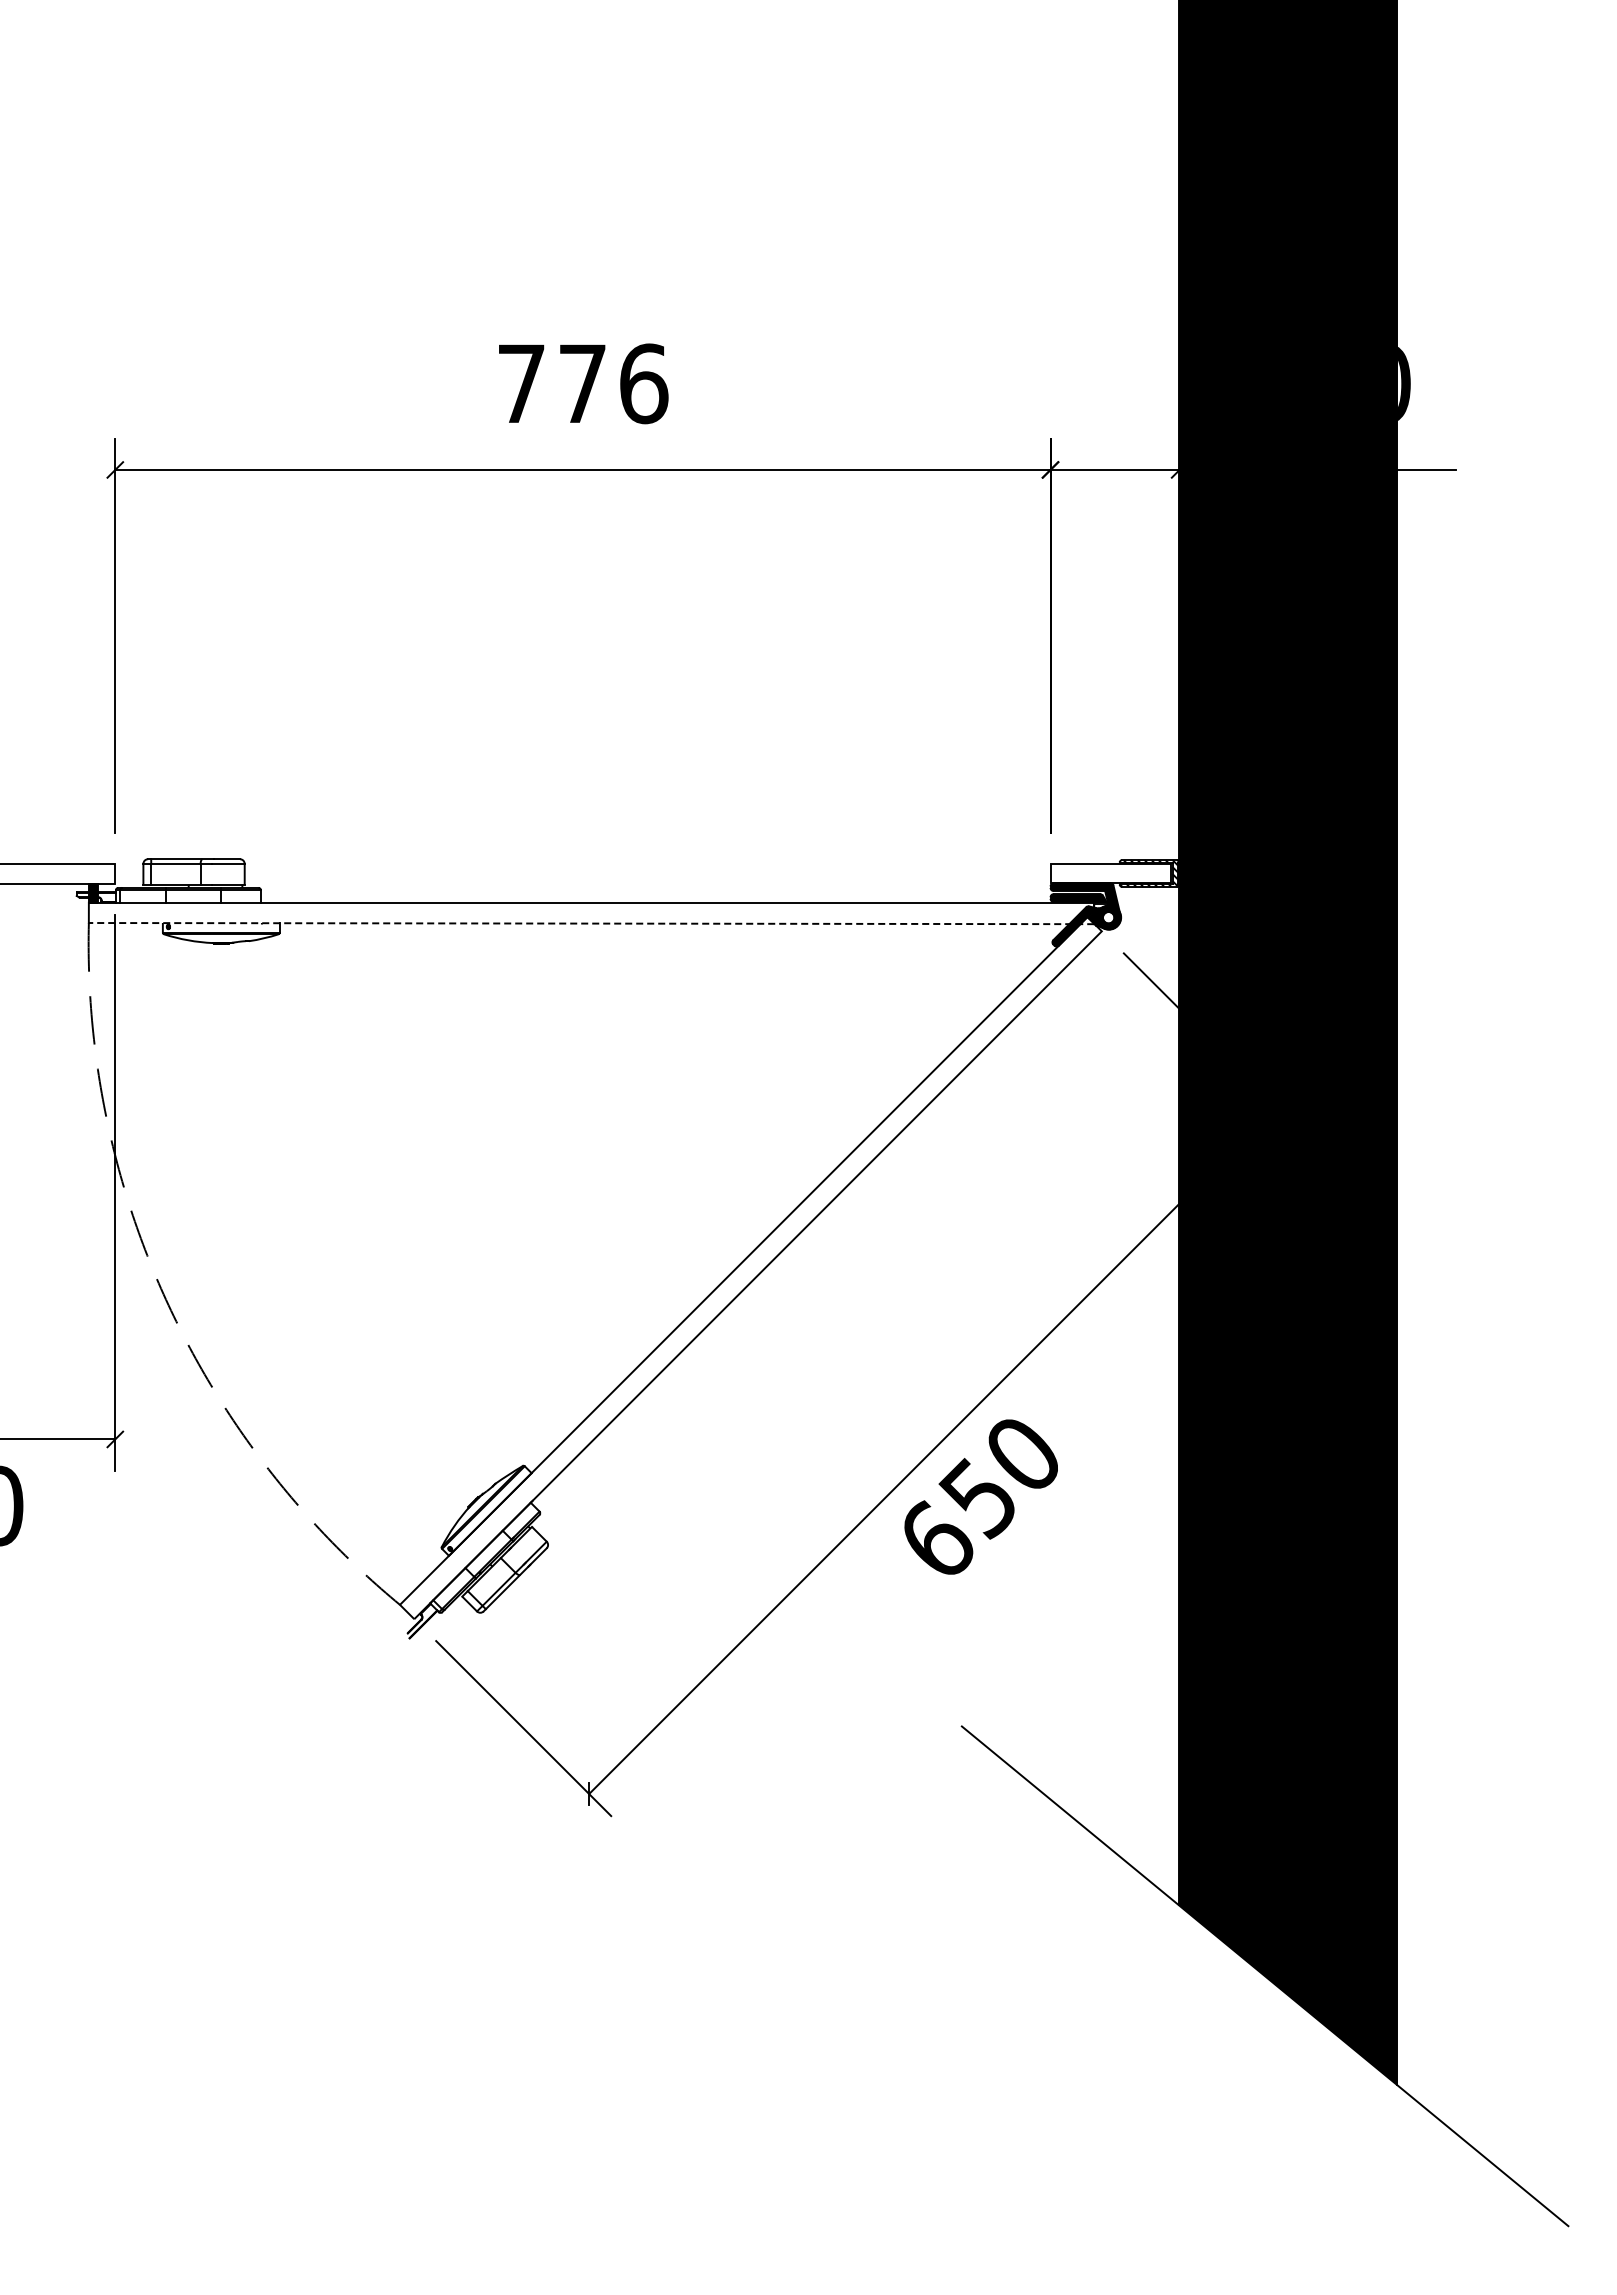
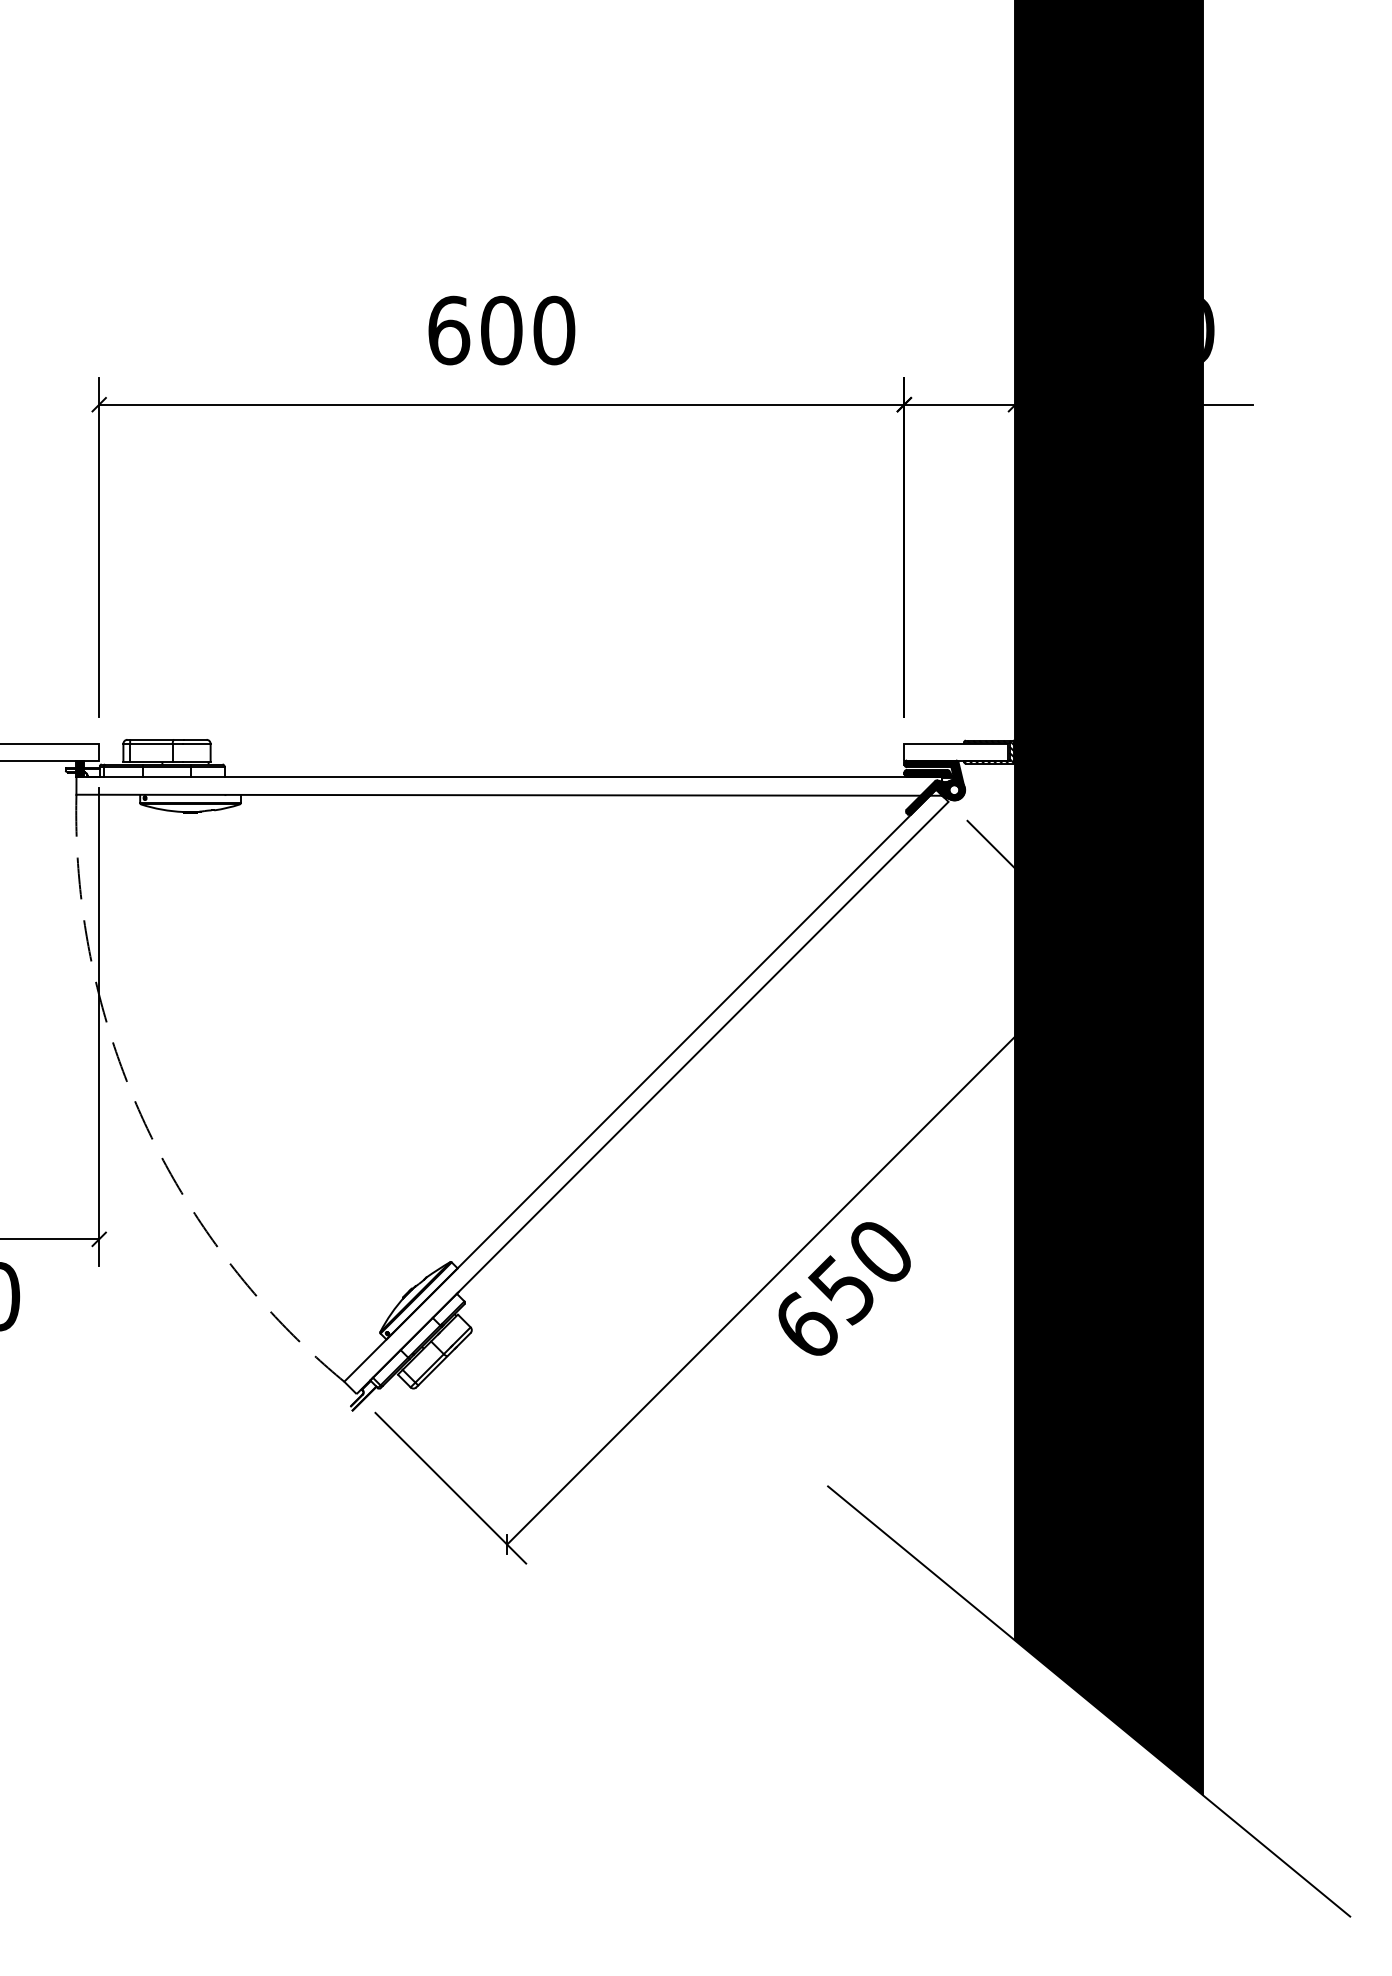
text: (582, 383) -> (501, 330), 776 -> 600
line: (591, 923) -> (509, 795), dashed -> solid

